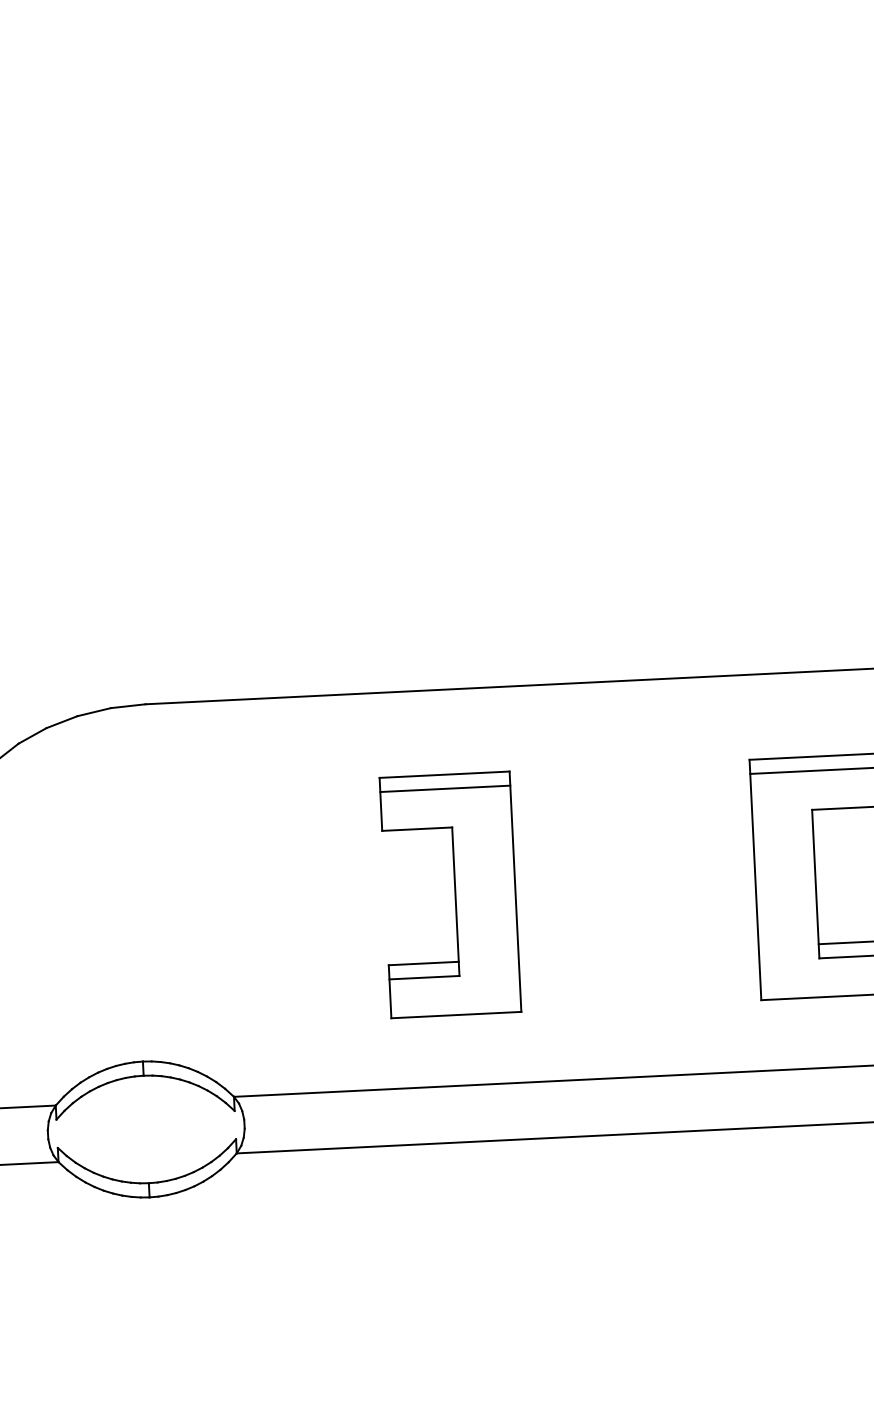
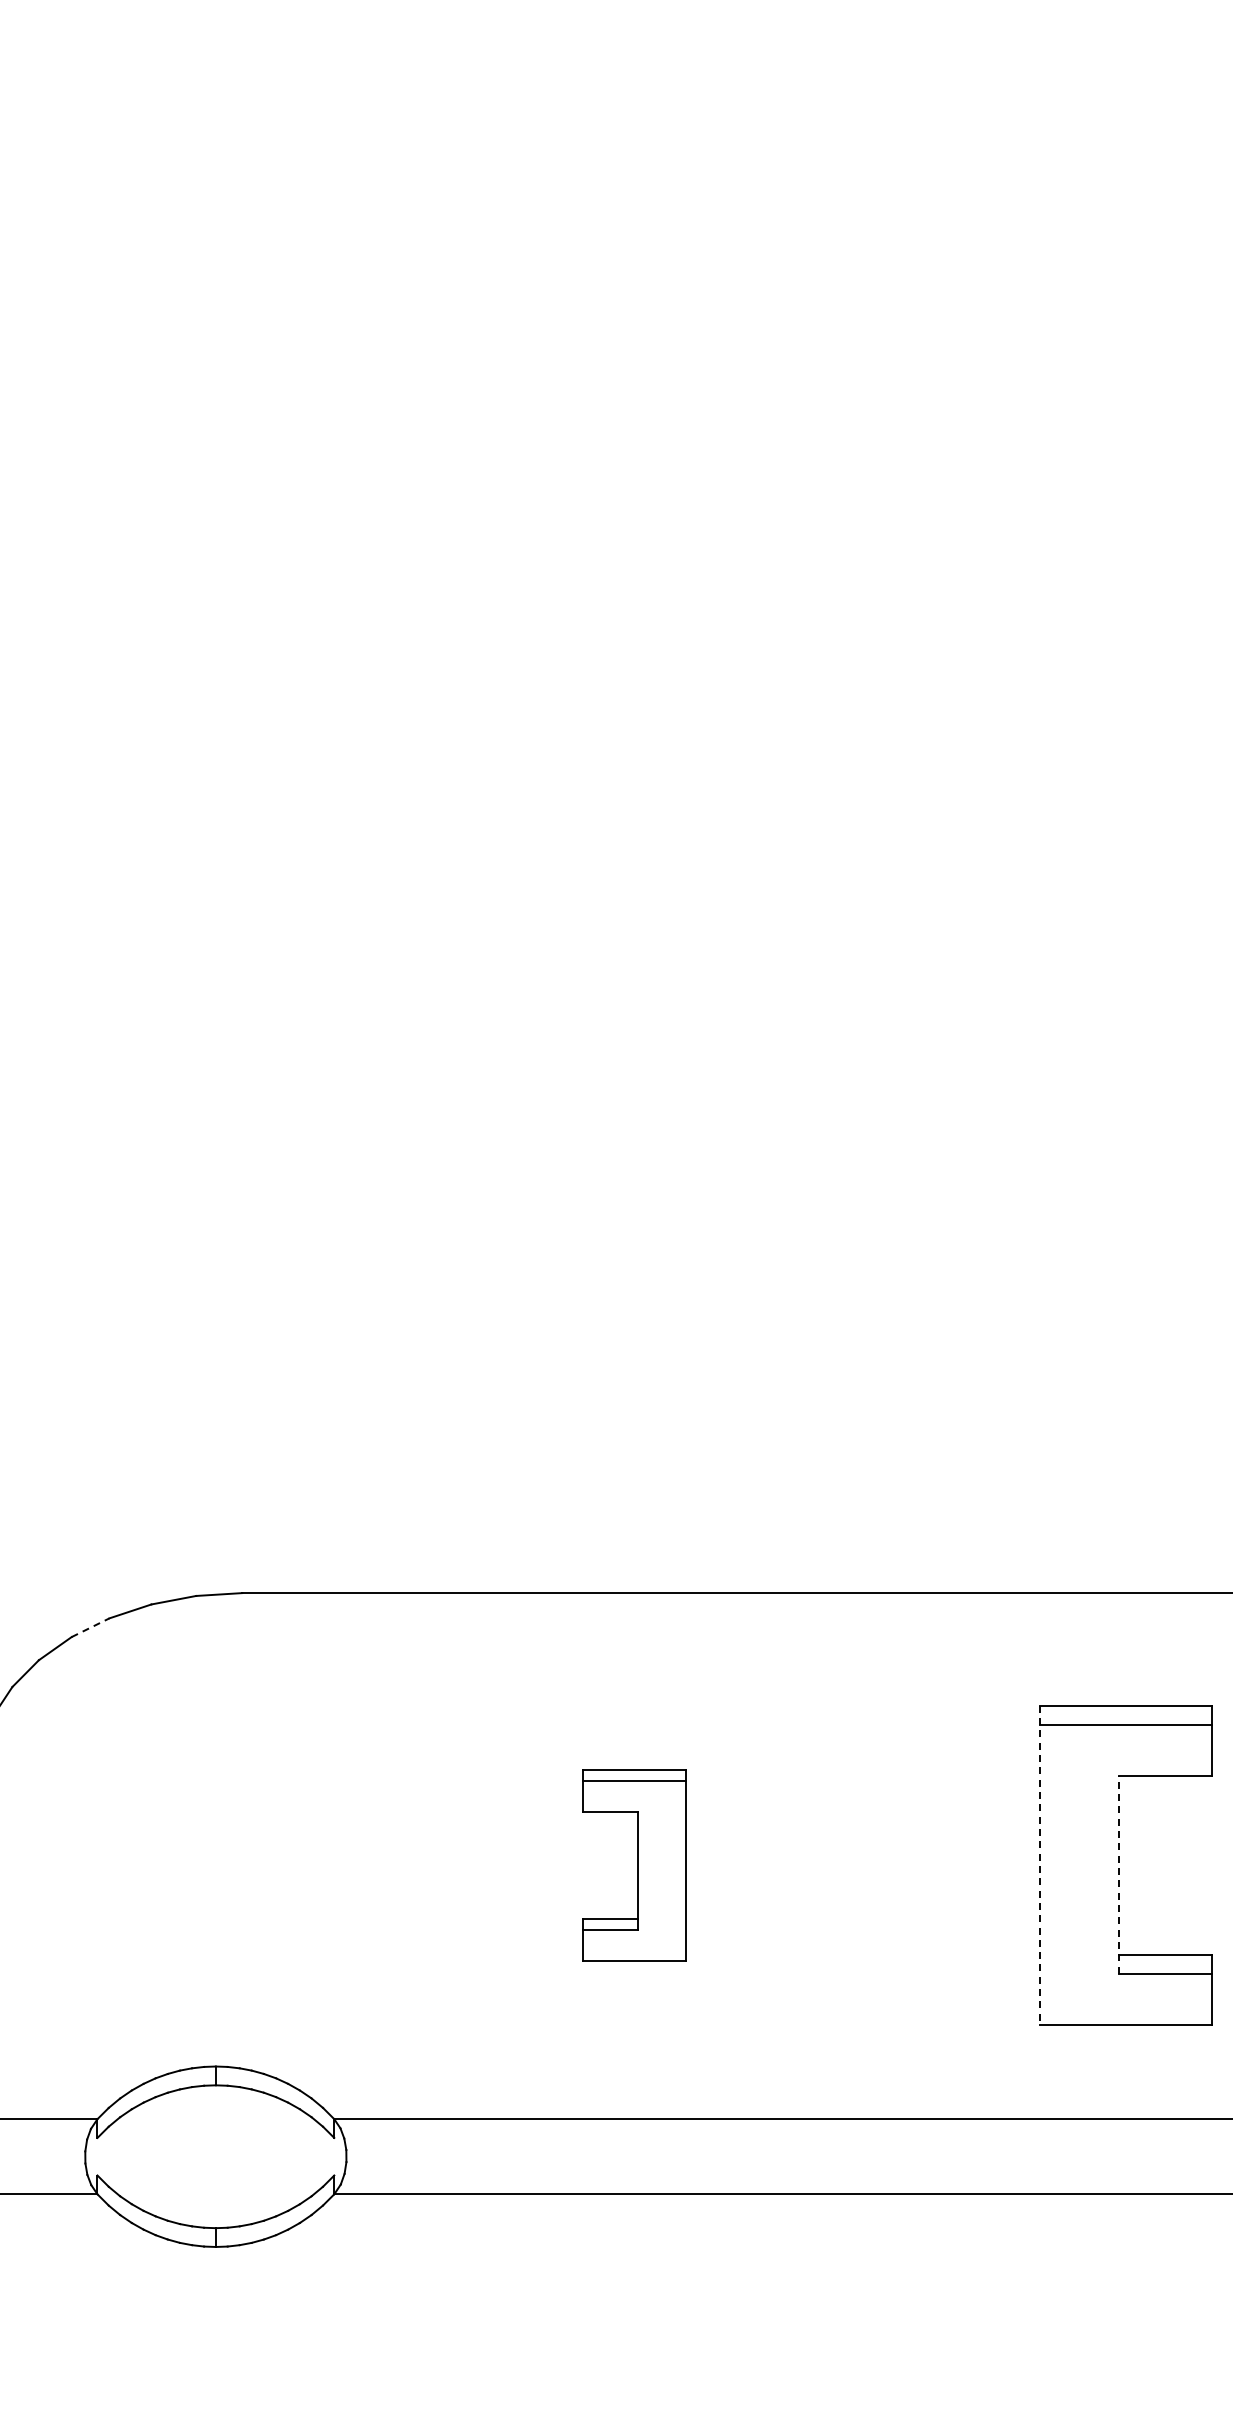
line: (33, 735) -> (91, 1627), solid -> dashed
line: (755, 879) -> (1039, 1865), solid -> dashed
line: (815, 883) -> (1119, 1874), solid -> dashed
part: (450, 894) -> (634, 1865), size x0.6

